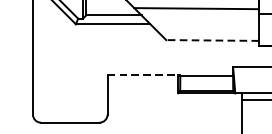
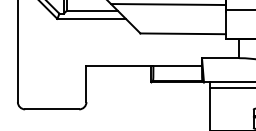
line: (213, 40) -> (183, 33), dashed -> solid
line: (144, 74) -> (120, 65), dashed -> solid

